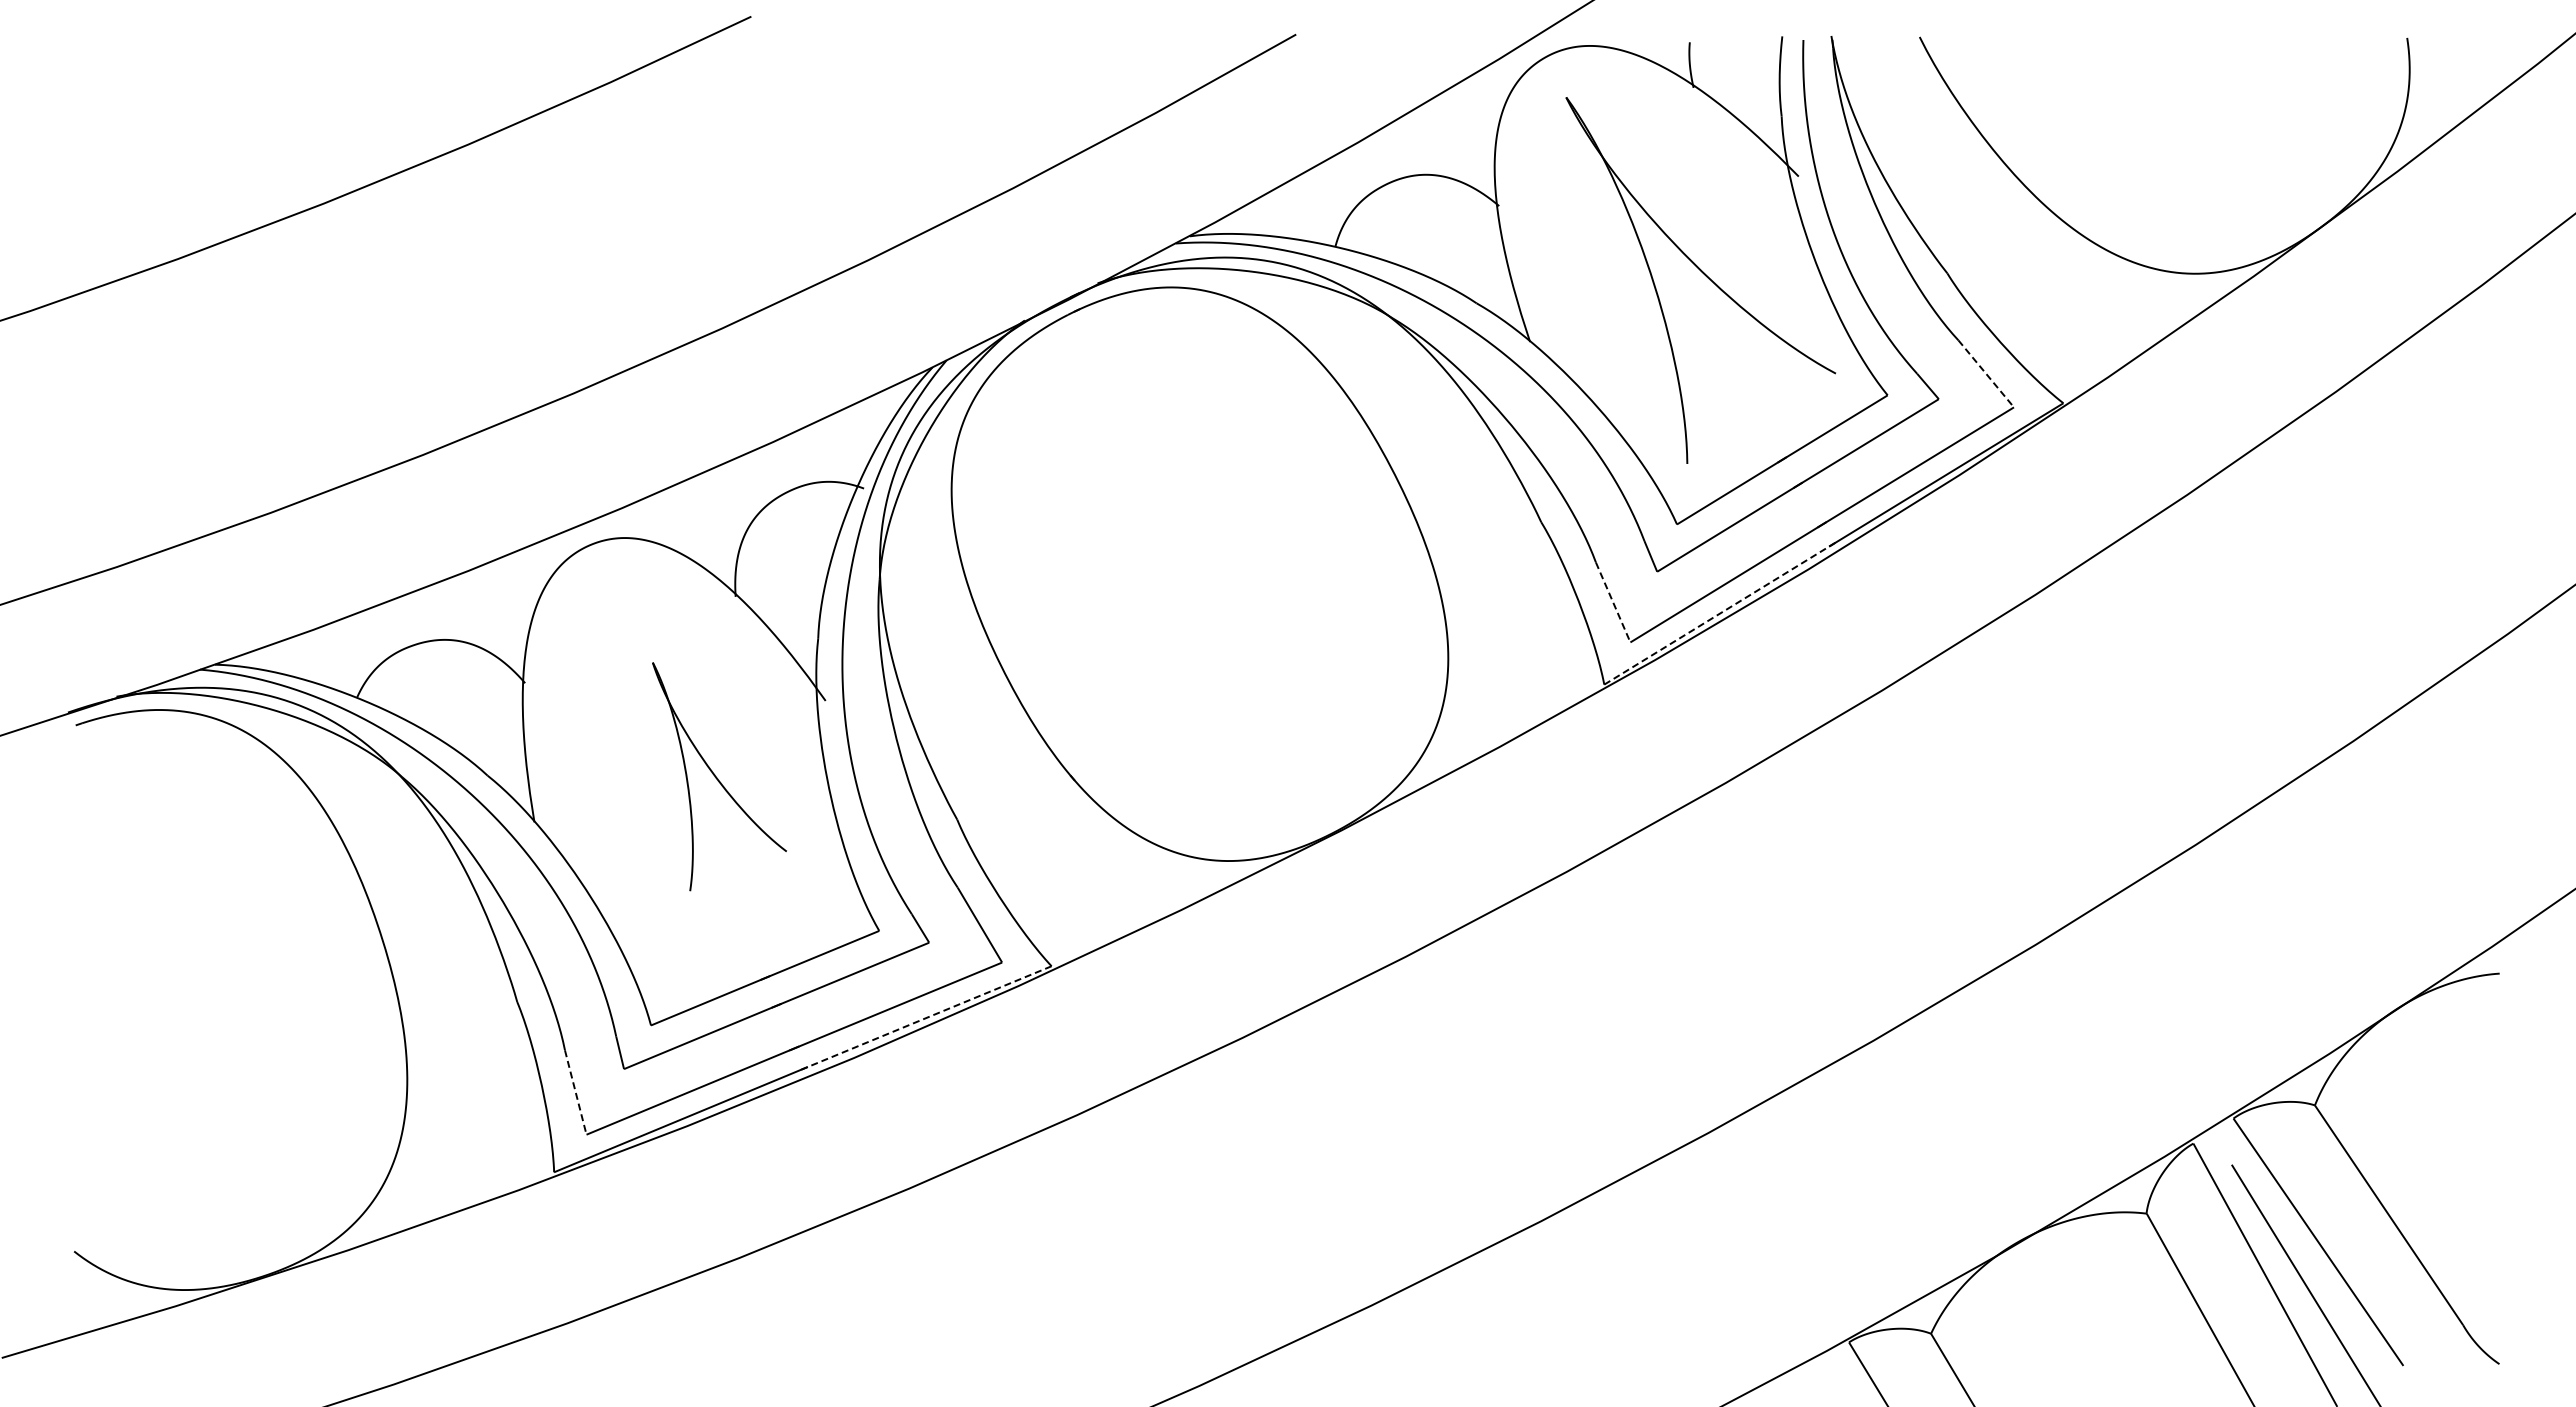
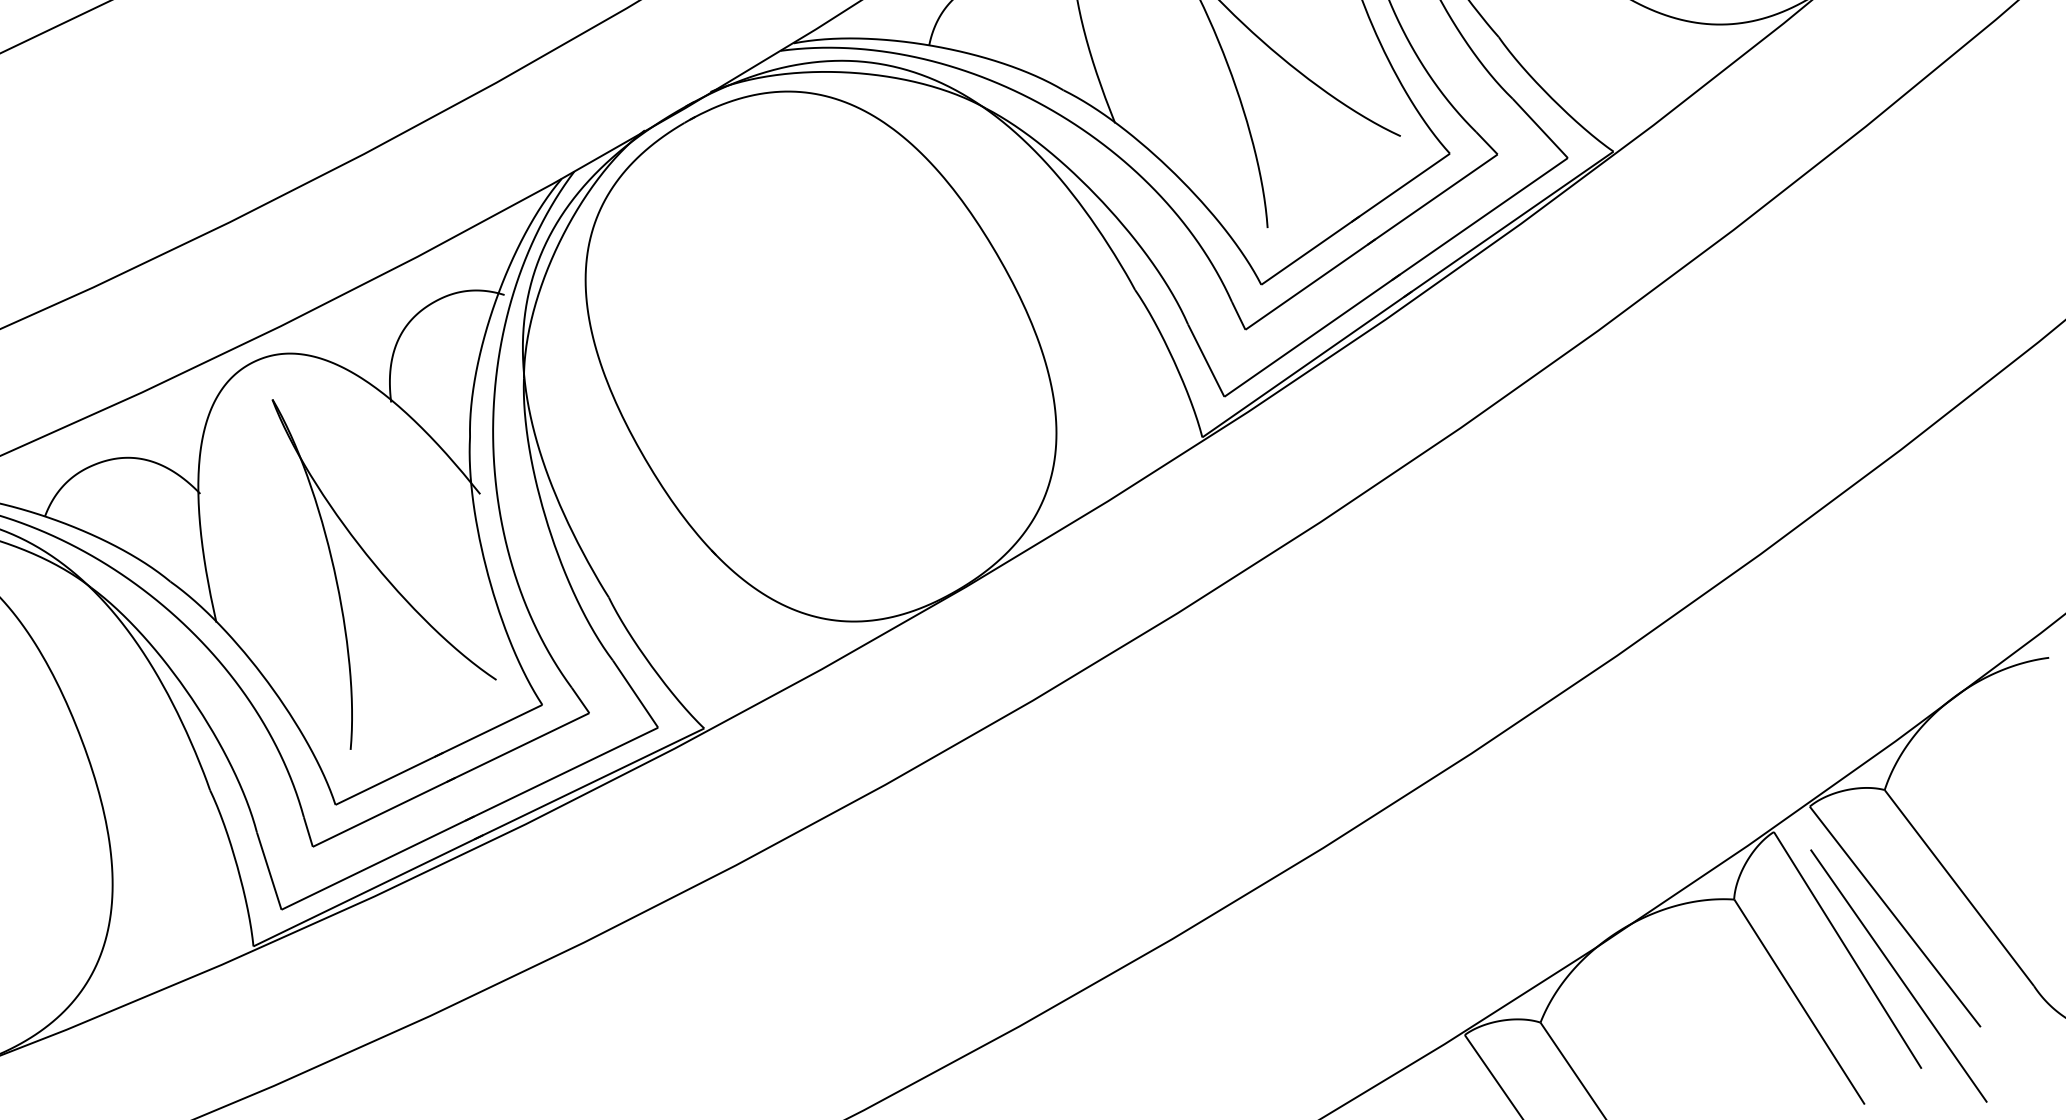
line: (1986, 373) -> (1540, 128), dashed -> solid
line: (1613, 602) -> (1206, 360), dashed -> solid
line: (1721, 612) -> (1307, 364), dashed -> solid
part: (719, 776) -> (385, 570), size x1.67
line: (924, 1018) -> (589, 783), dashed -> solid
line: (575, 1092) -> (269, 871), dashed -> solid

